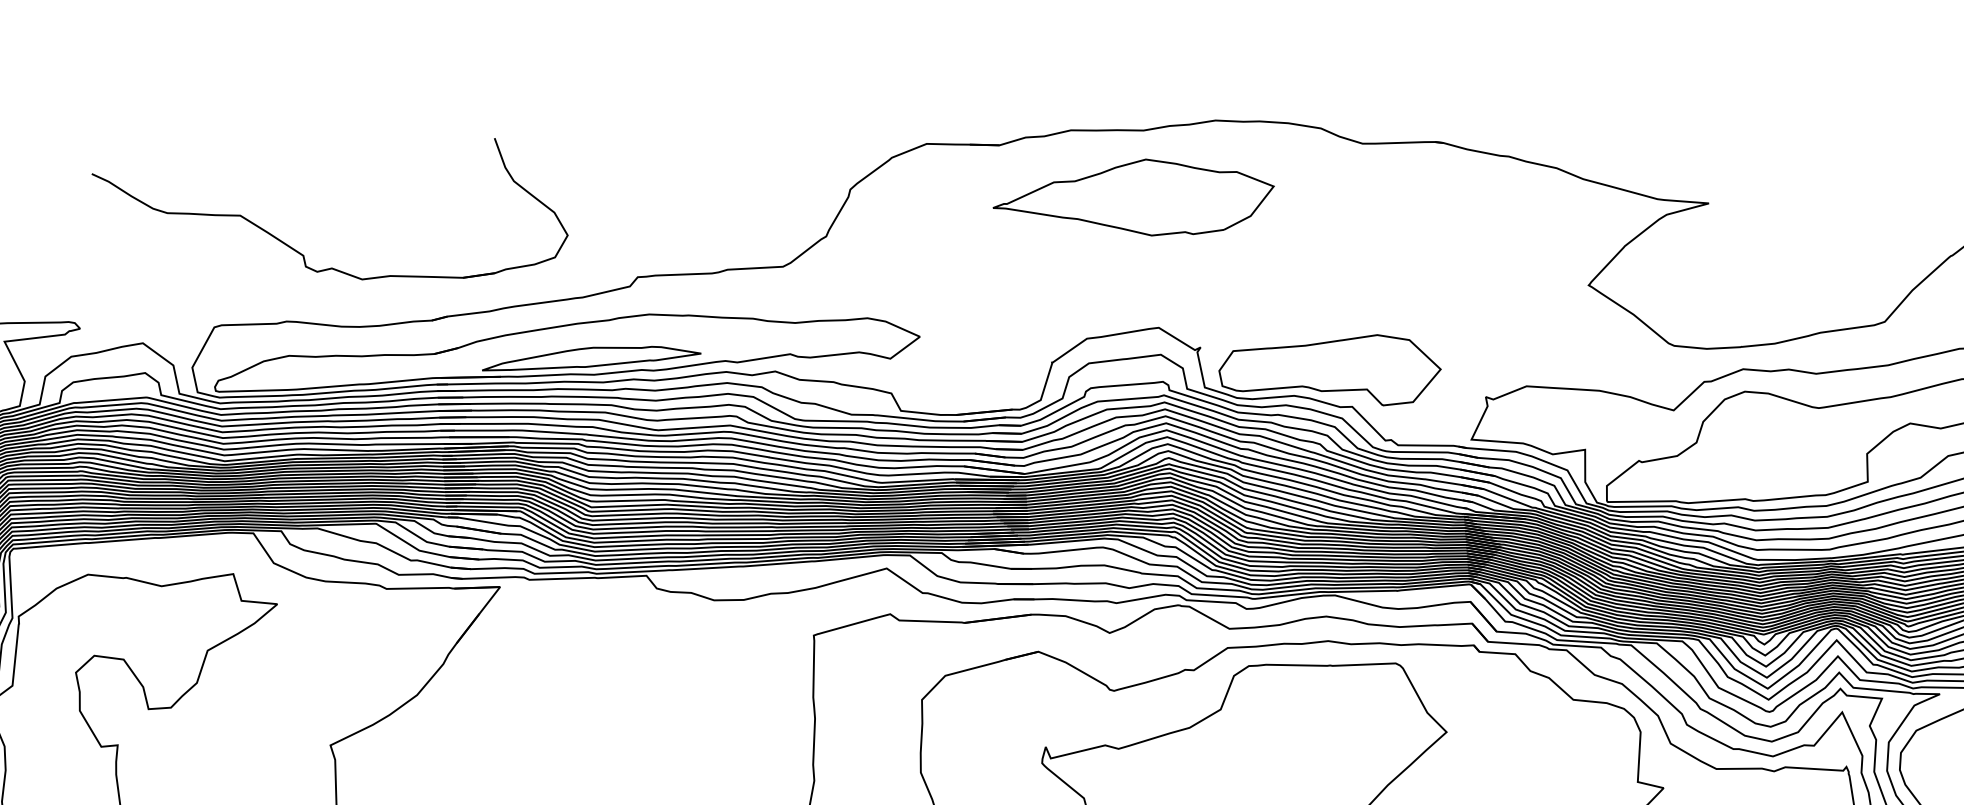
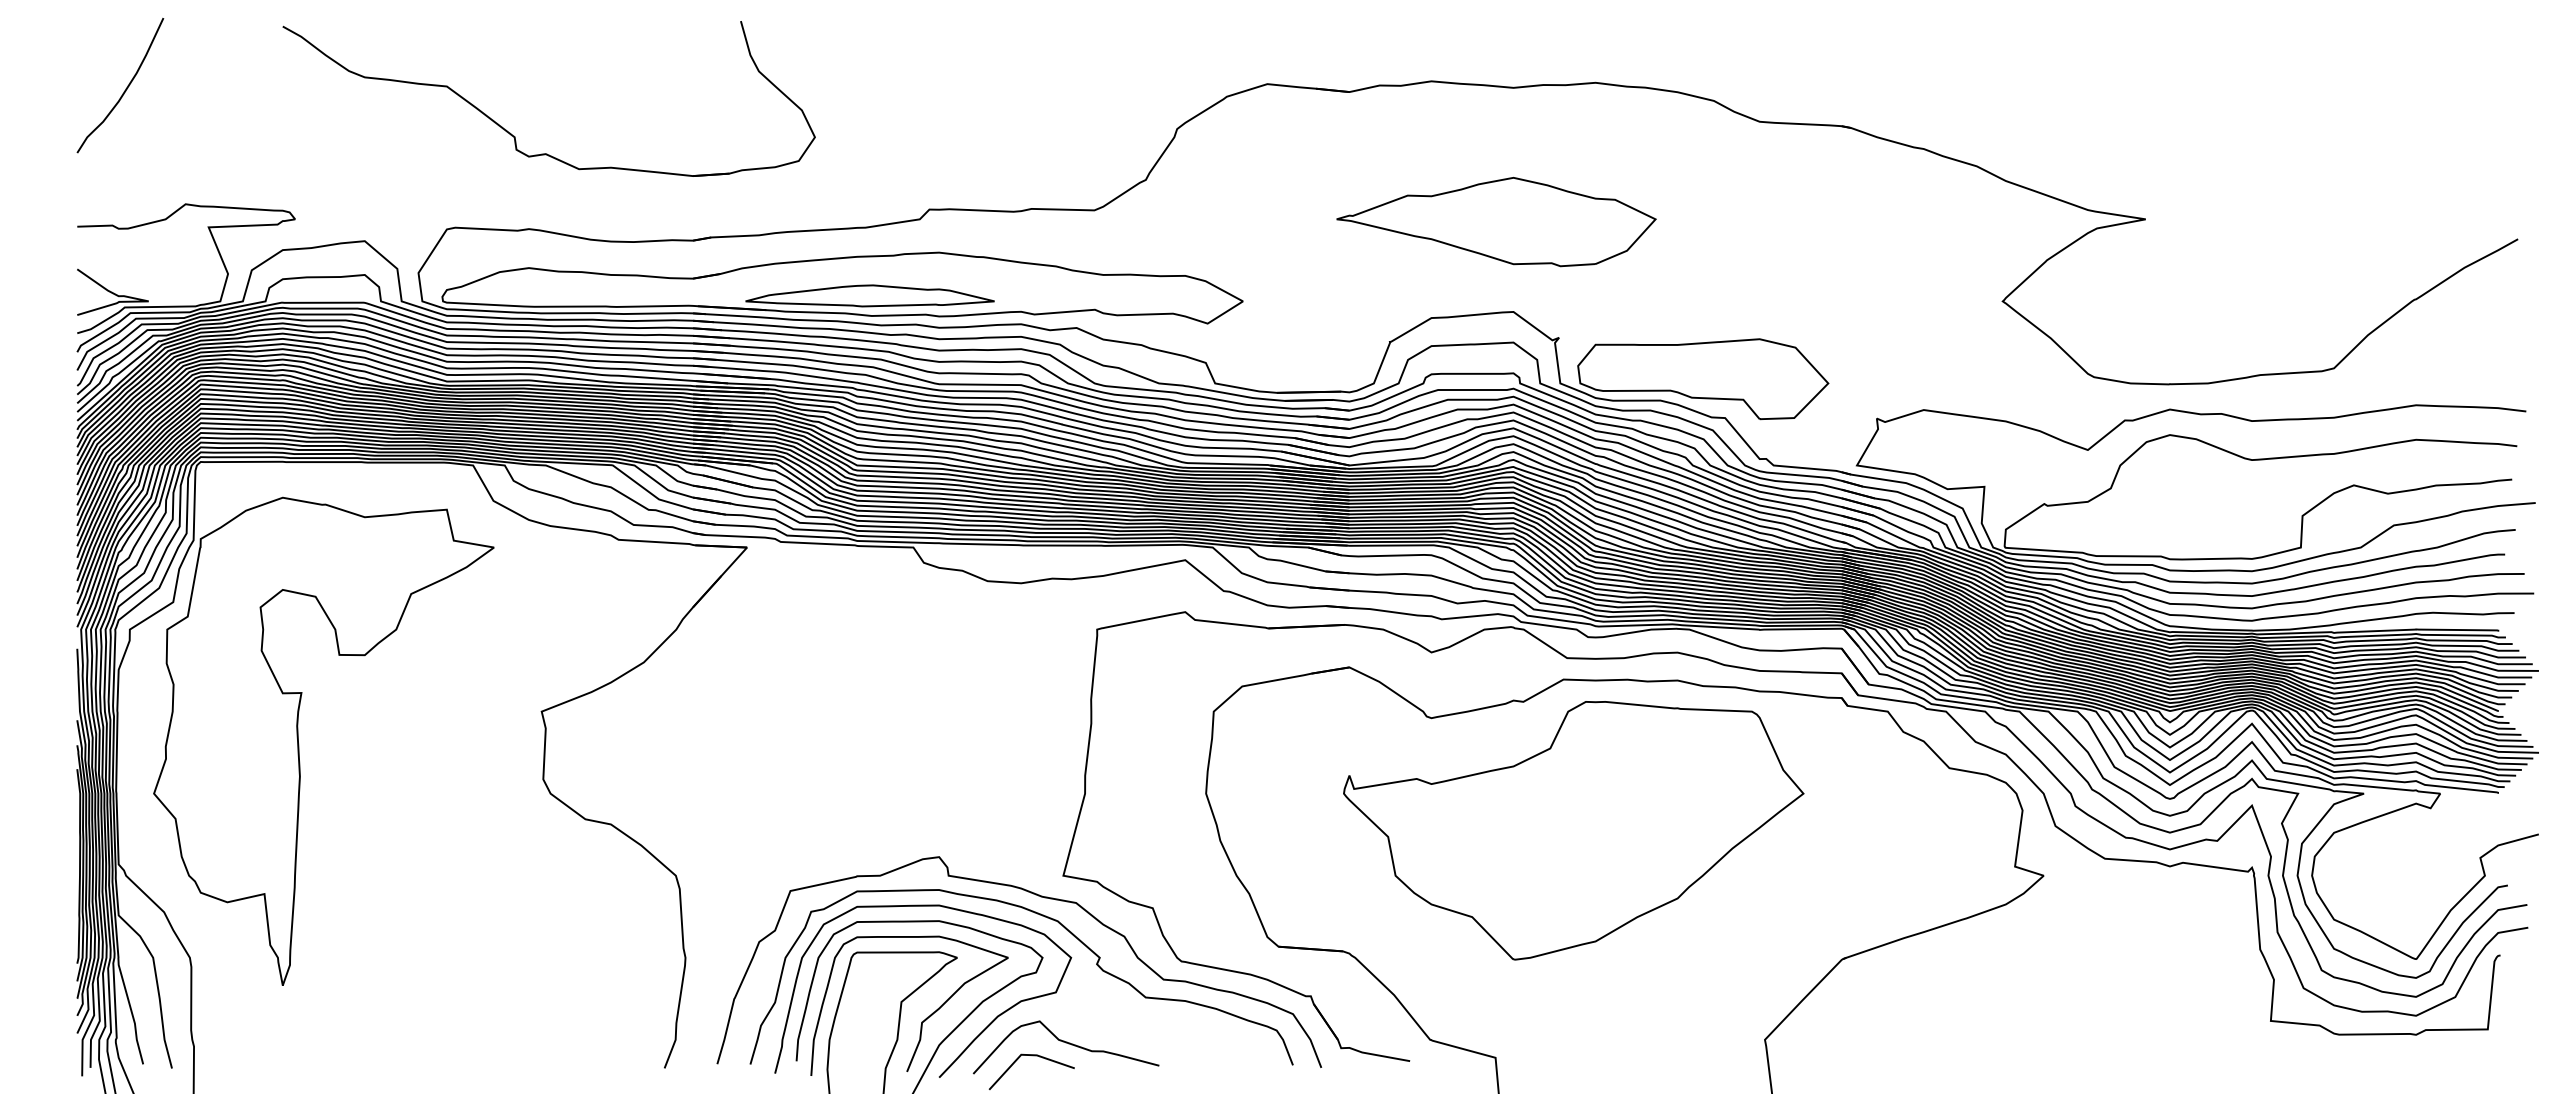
part: (1133, 200) -> (1496, 222), moved
part: (303, 254) -> (514, 135), moved

